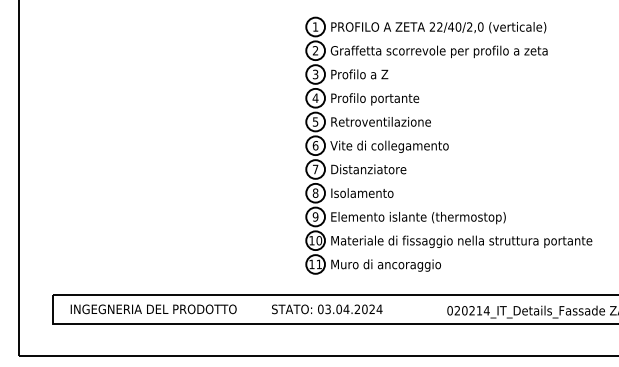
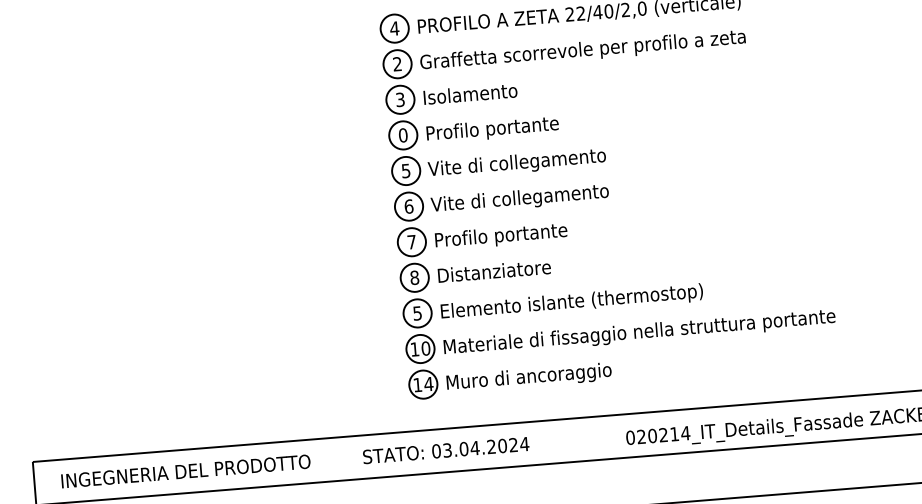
text: (315, 26) -> (394, 27), 1 -> 4
text: (362, 74) -> (470, 94), Profilo a Z -> Isolamento
text: (315, 97) -> (402, 134), 4 -> 0
text: (389, 123) -> (517, 164), Retroventilazione -> Vite di collegamento
text: (375, 170) -> (501, 236), Distanziatore -> Profilo portante
text: (369, 192) -> (495, 270), Isolamento -> Distanziatore
text: (315, 216) -> (417, 312), 9 -> 5
text: (319, 264) -> (429, 384), 11 -> 14

